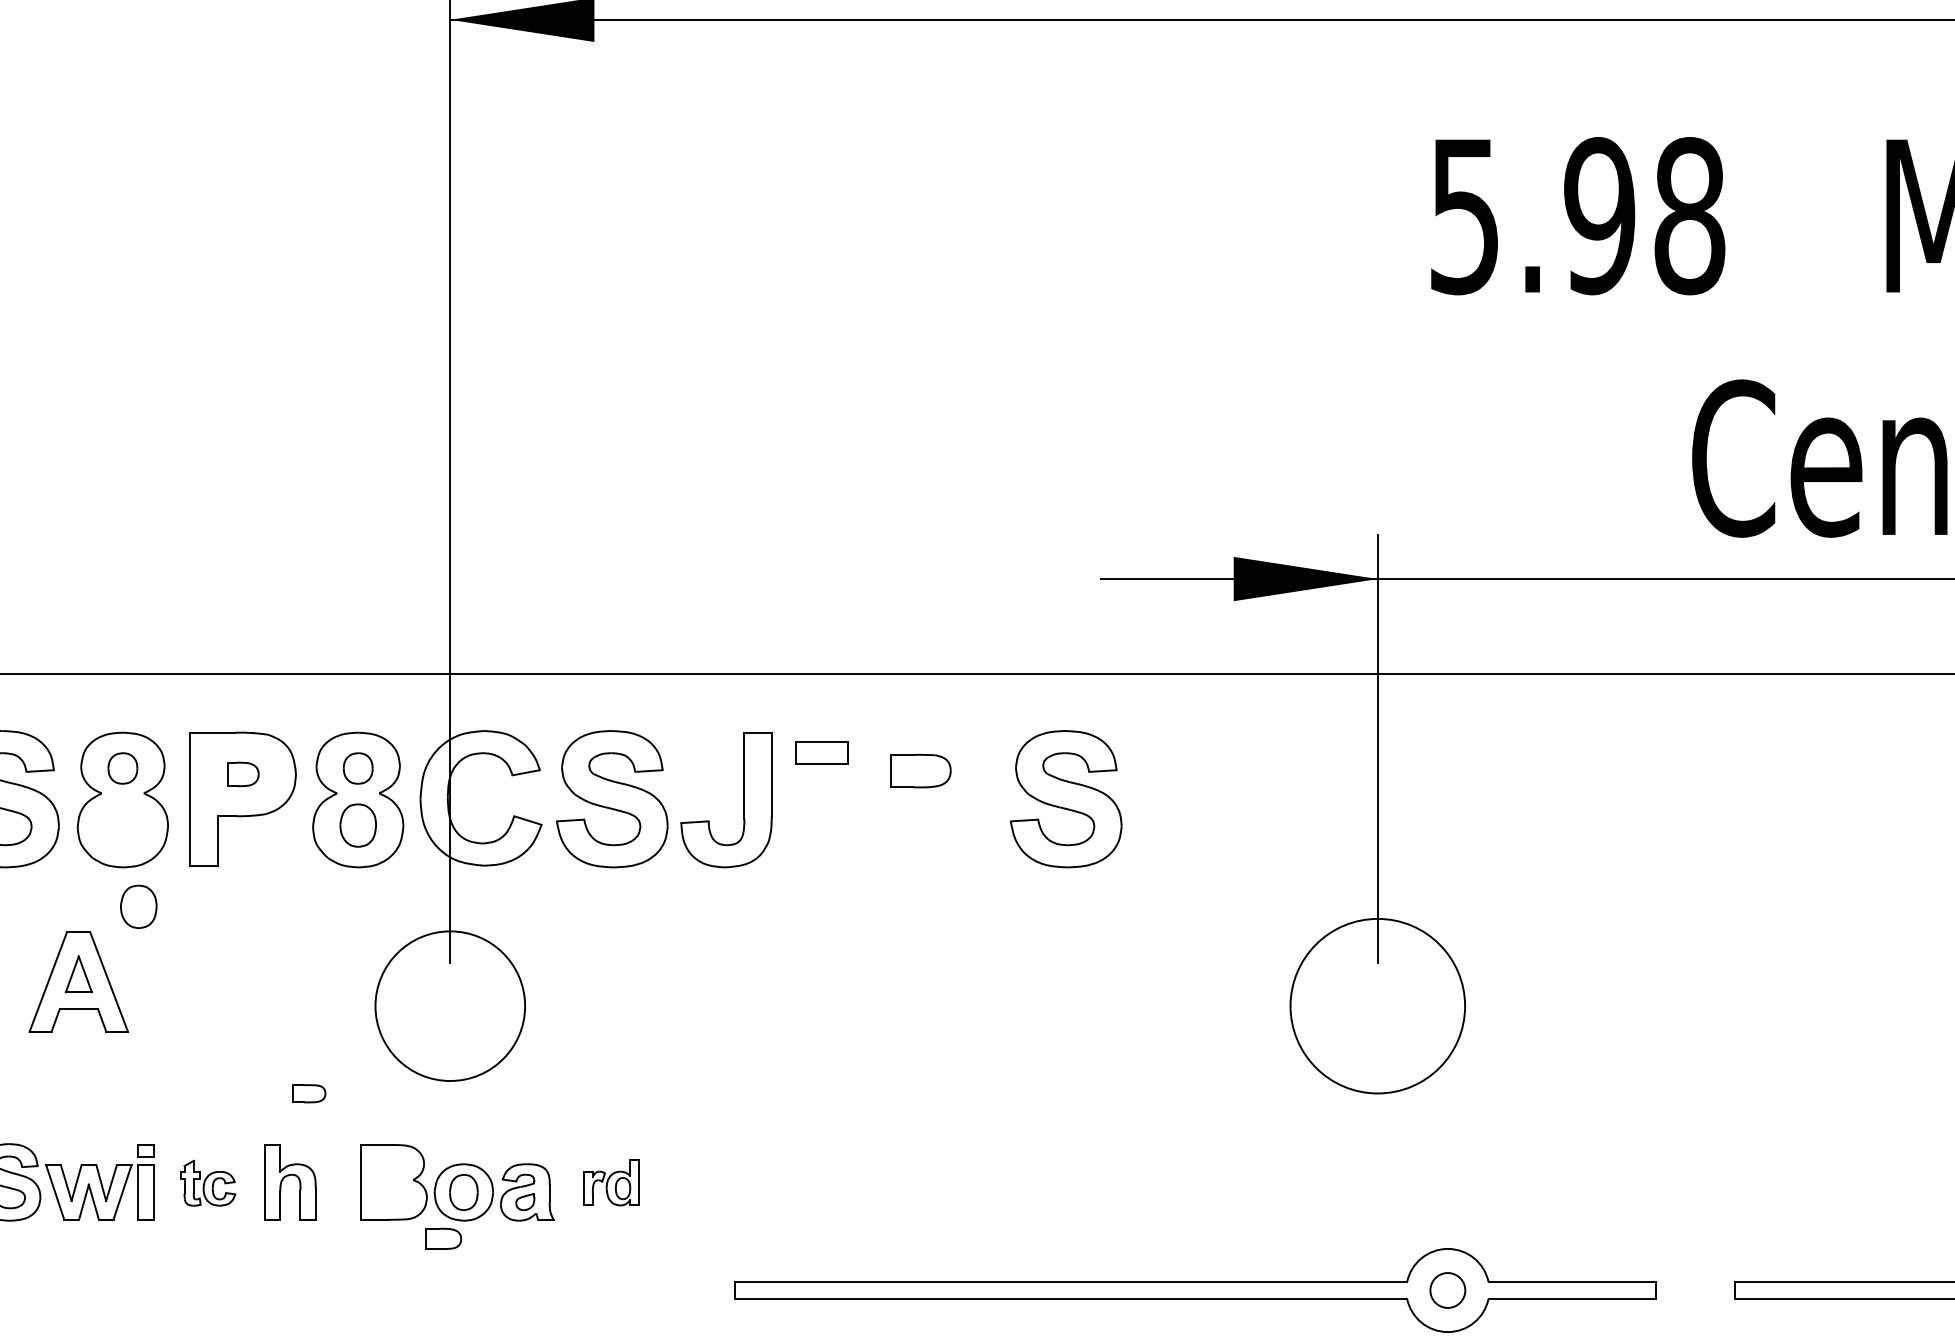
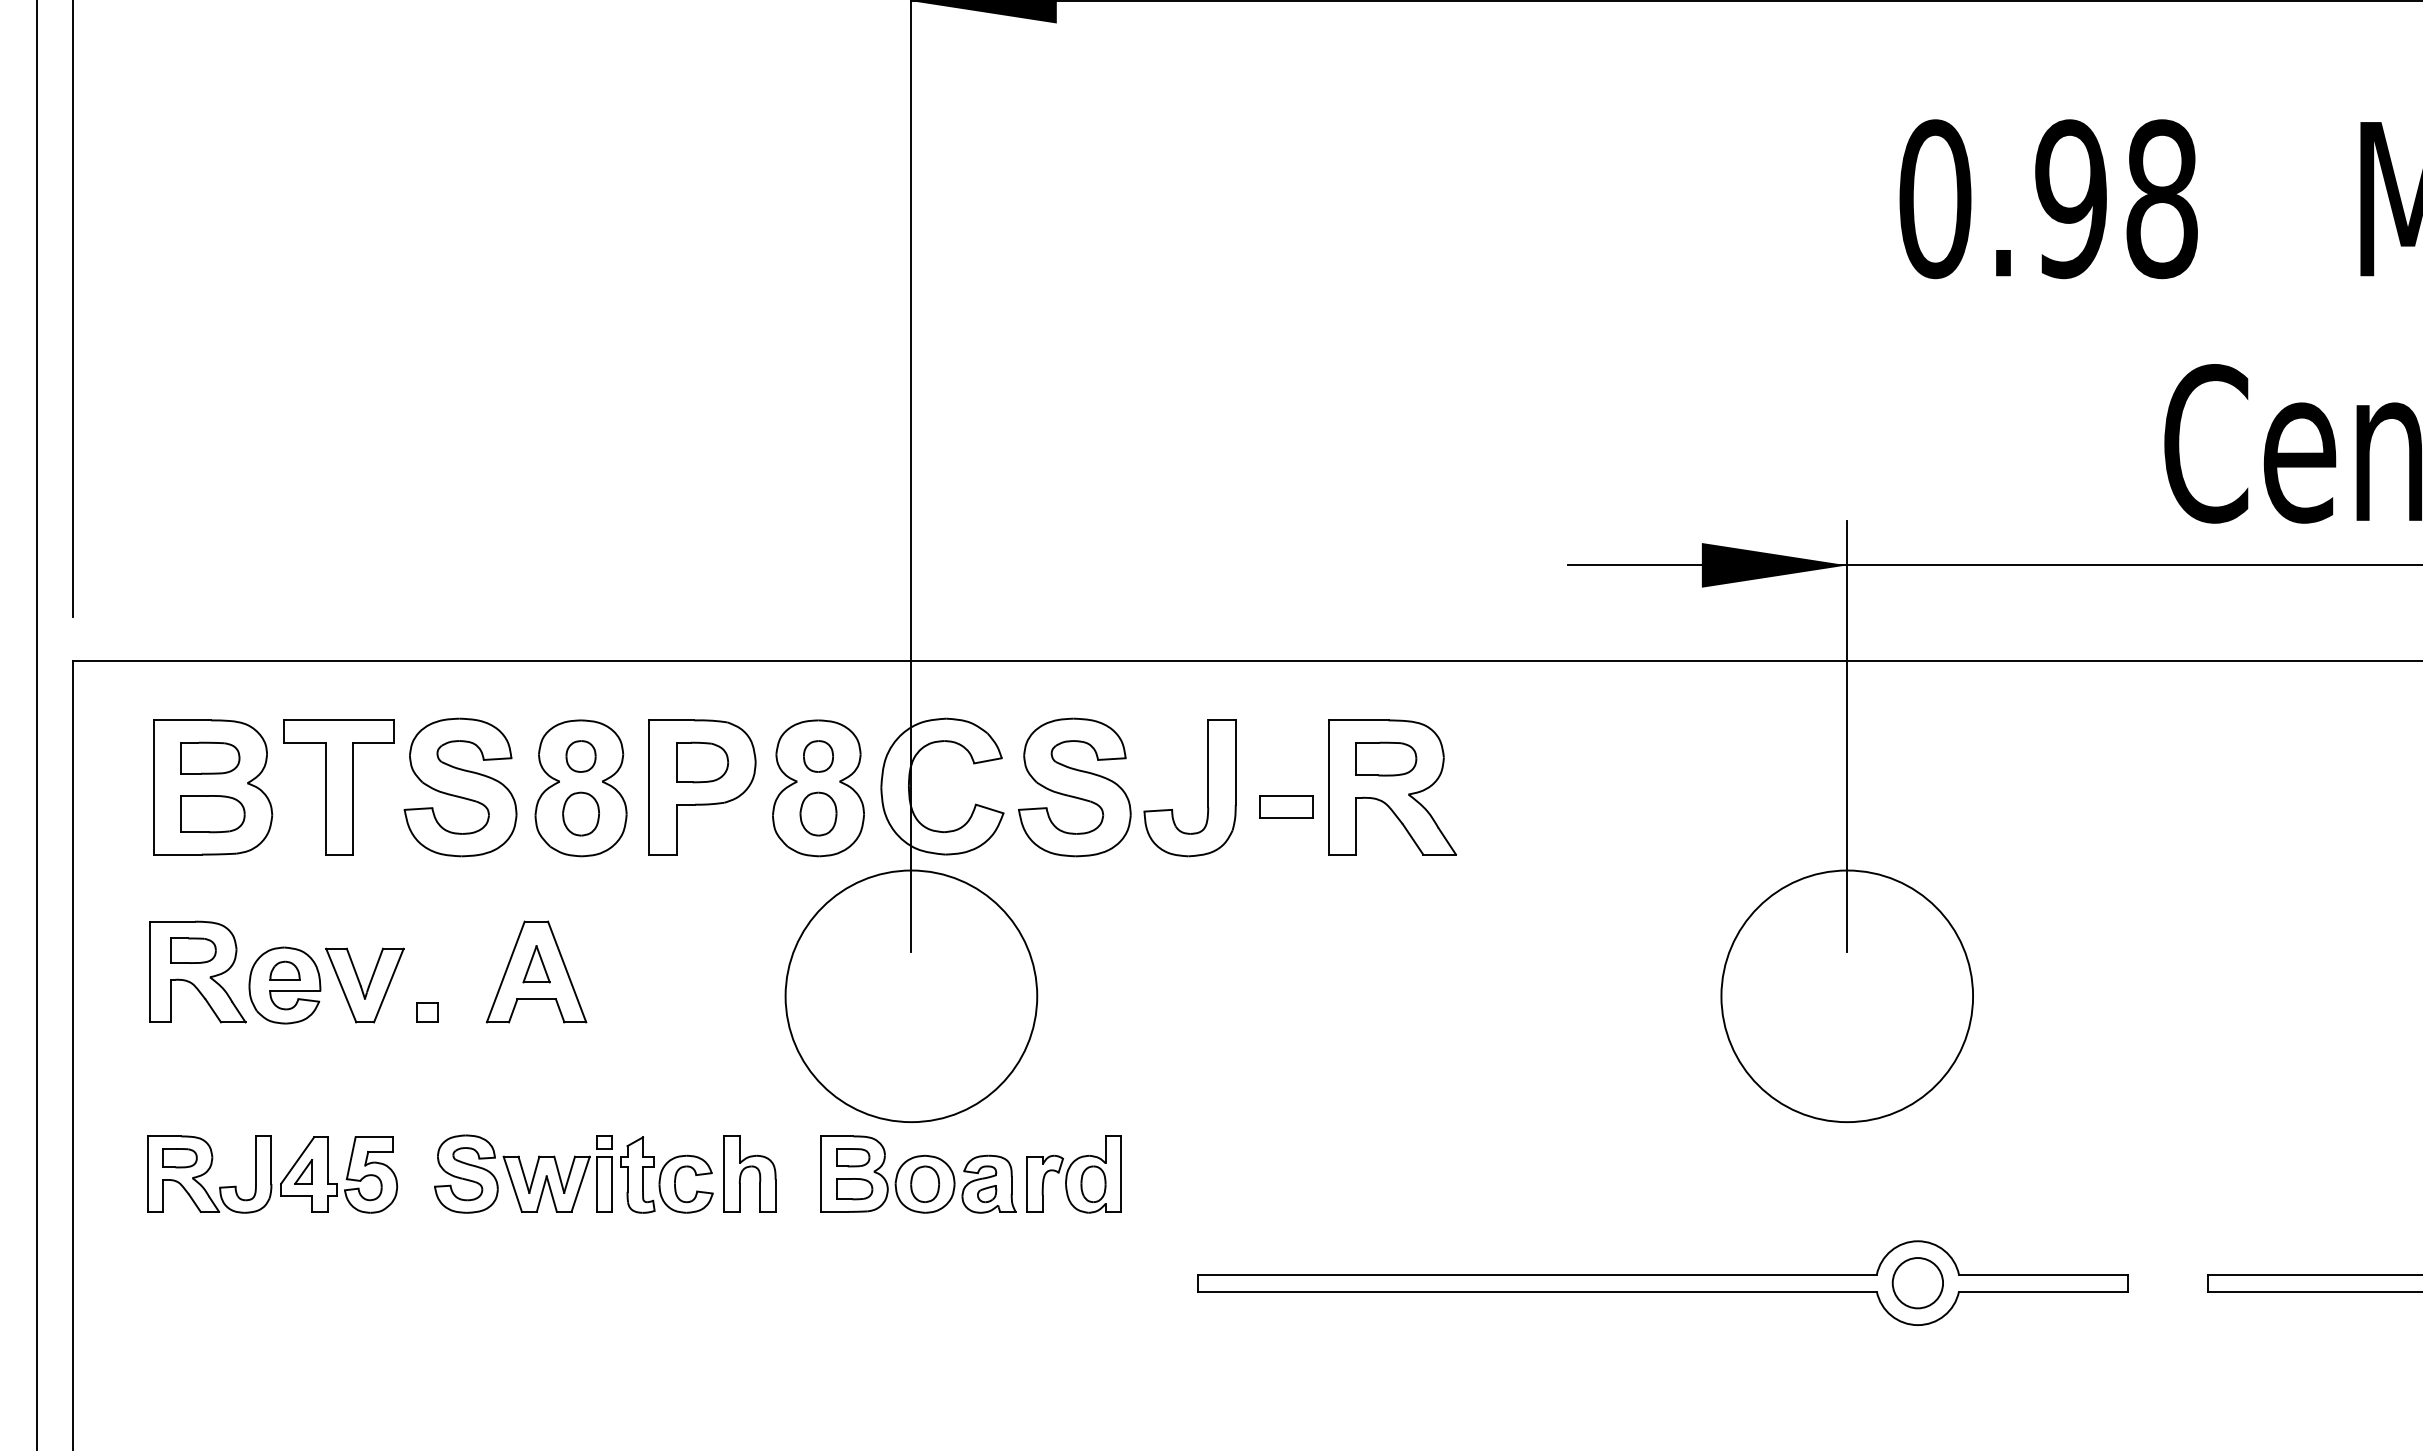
text: (1465, 216) -> (1935, 199), 5.98 -> 0.98
part: (822, 752) -> (1286, 806), moved
part: (243, 774) -> (702, 762), size x1.67
part: (927, 799) -> (1392, 787), added
part: (1065, 799) -> (1532, 787), removed
part: (138, 906) -> (580, 813), moved
circle: (450, 1006) -> (911, 996), size x1.67
circle: (1378, 1006) -> (1847, 996), size x1.43
part: (309, 1093) -> (853, 1157), moved
part: (207, 1182) -> (666, 1174), size x1.67
part: (610, 1182) -> (1073, 1174), size x1.67
part: (443, 1239) -> (854, 1189), moved
circle: (1447, 1290) -> (1917, 1283), size x1.43

